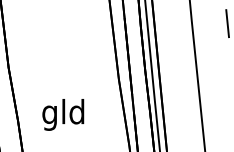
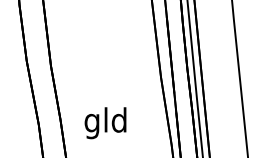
text: (63, 115) -> (105, 123), moved

